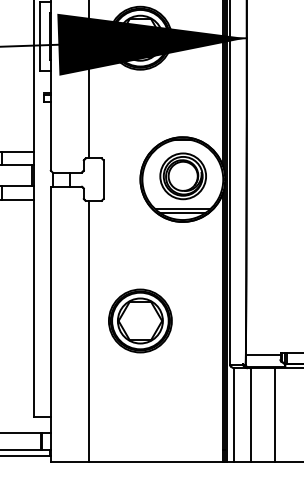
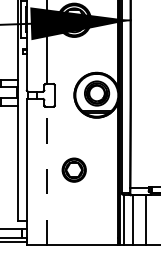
part: (138, 319) -> (73, 169), size x0.7
line: (87, 330) -> (46, 175), solid -> dashed

